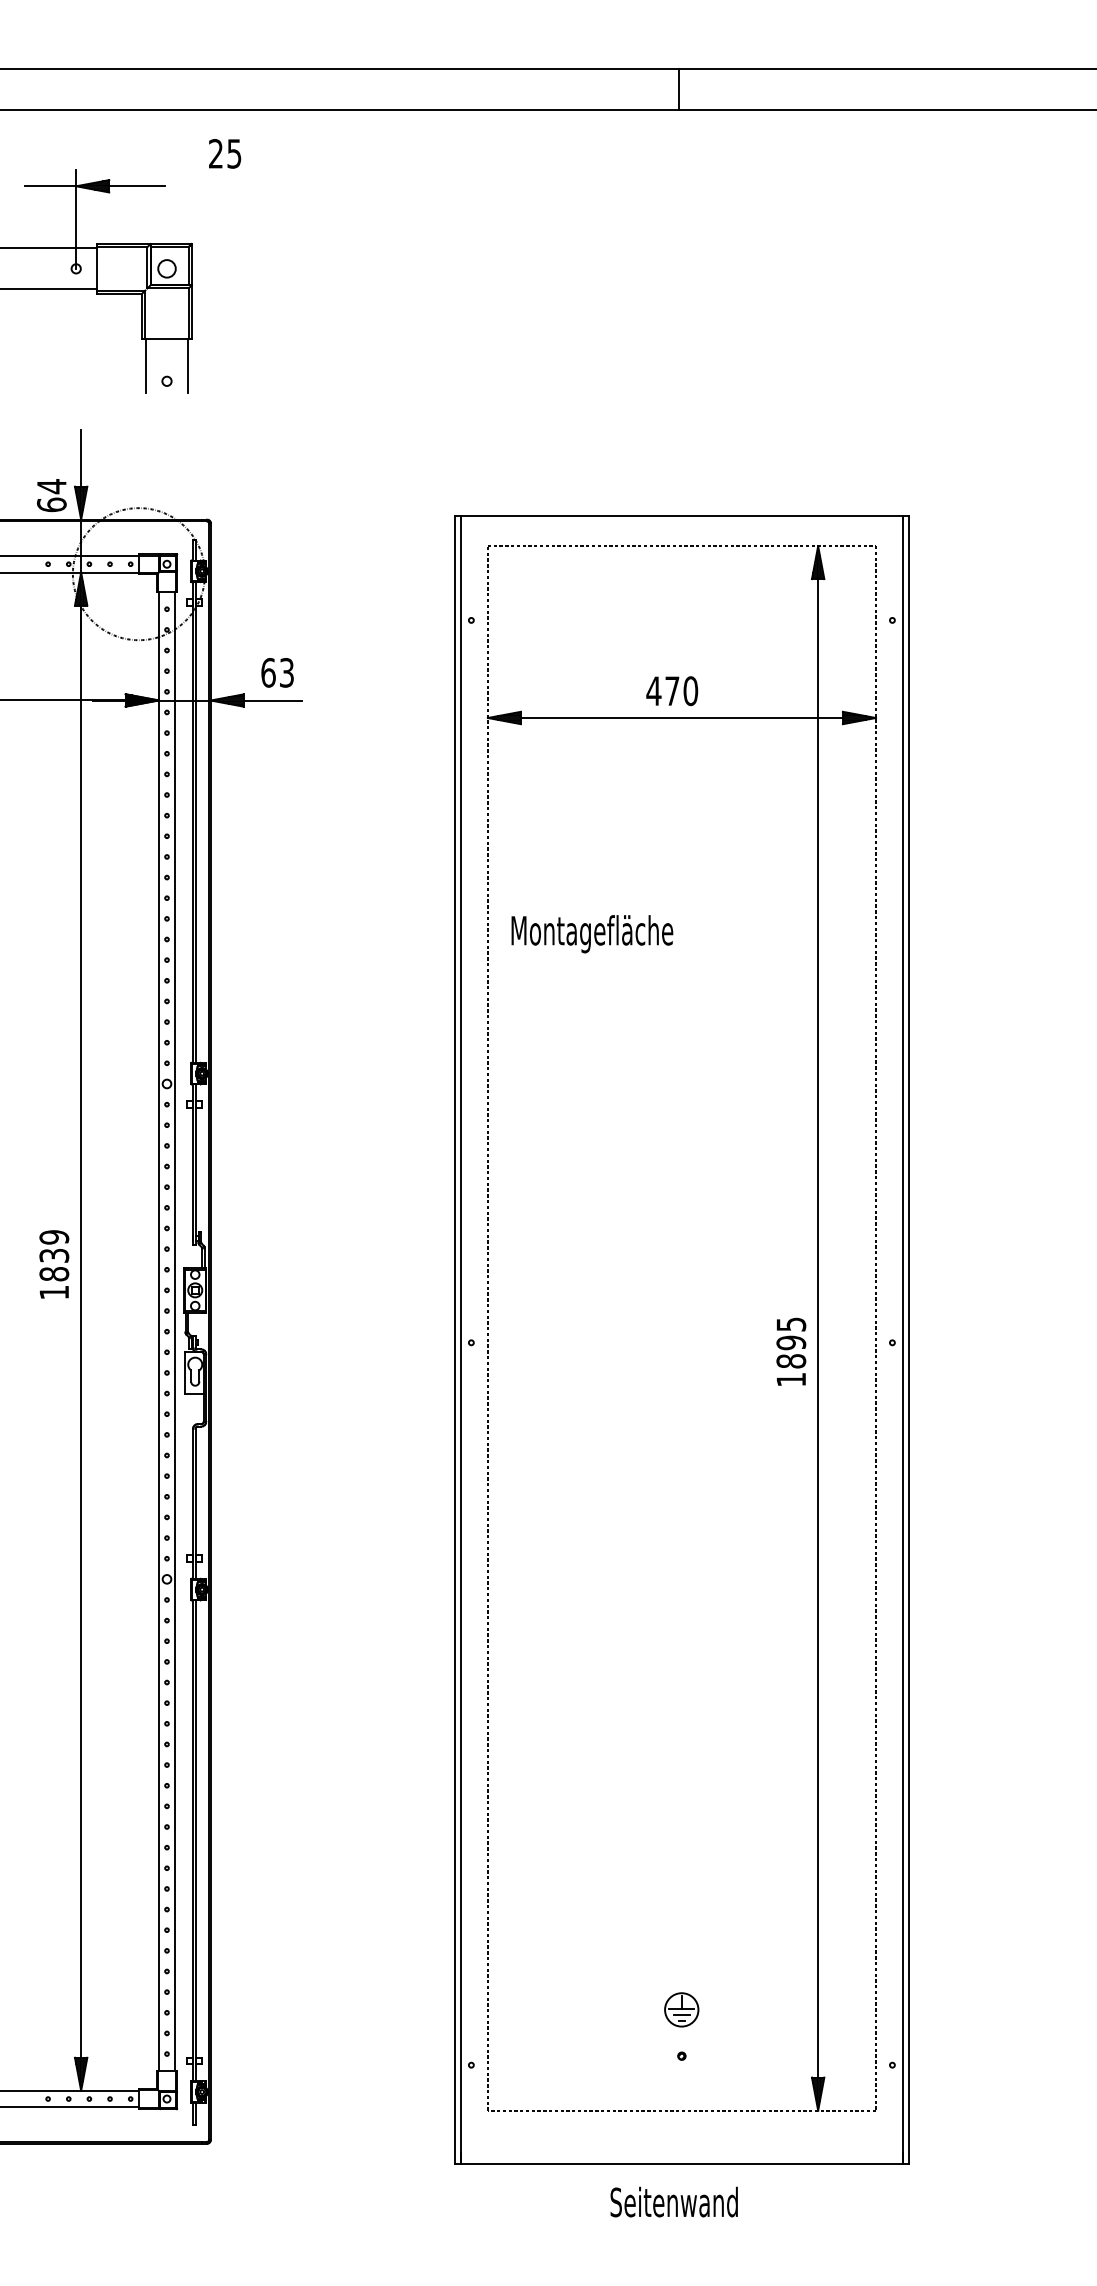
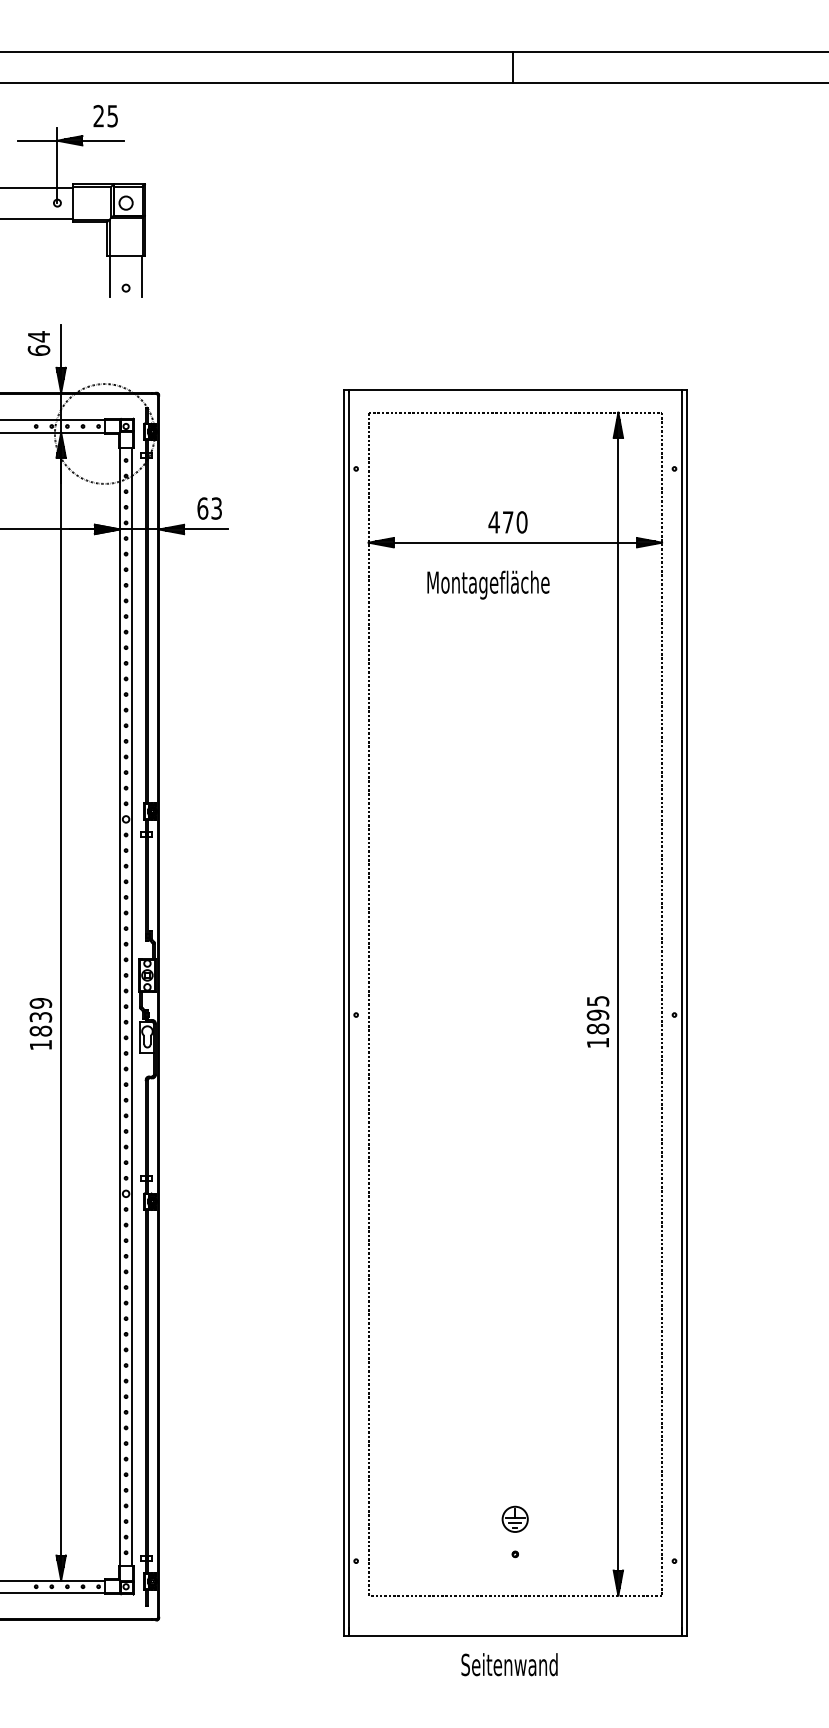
text: (225, 153) -> (106, 115), moved
text: (51, 495) -> (38, 343), moved
text: (592, 934) -> (488, 585), moved
text: (54, 1264) -> (41, 1023), moved

